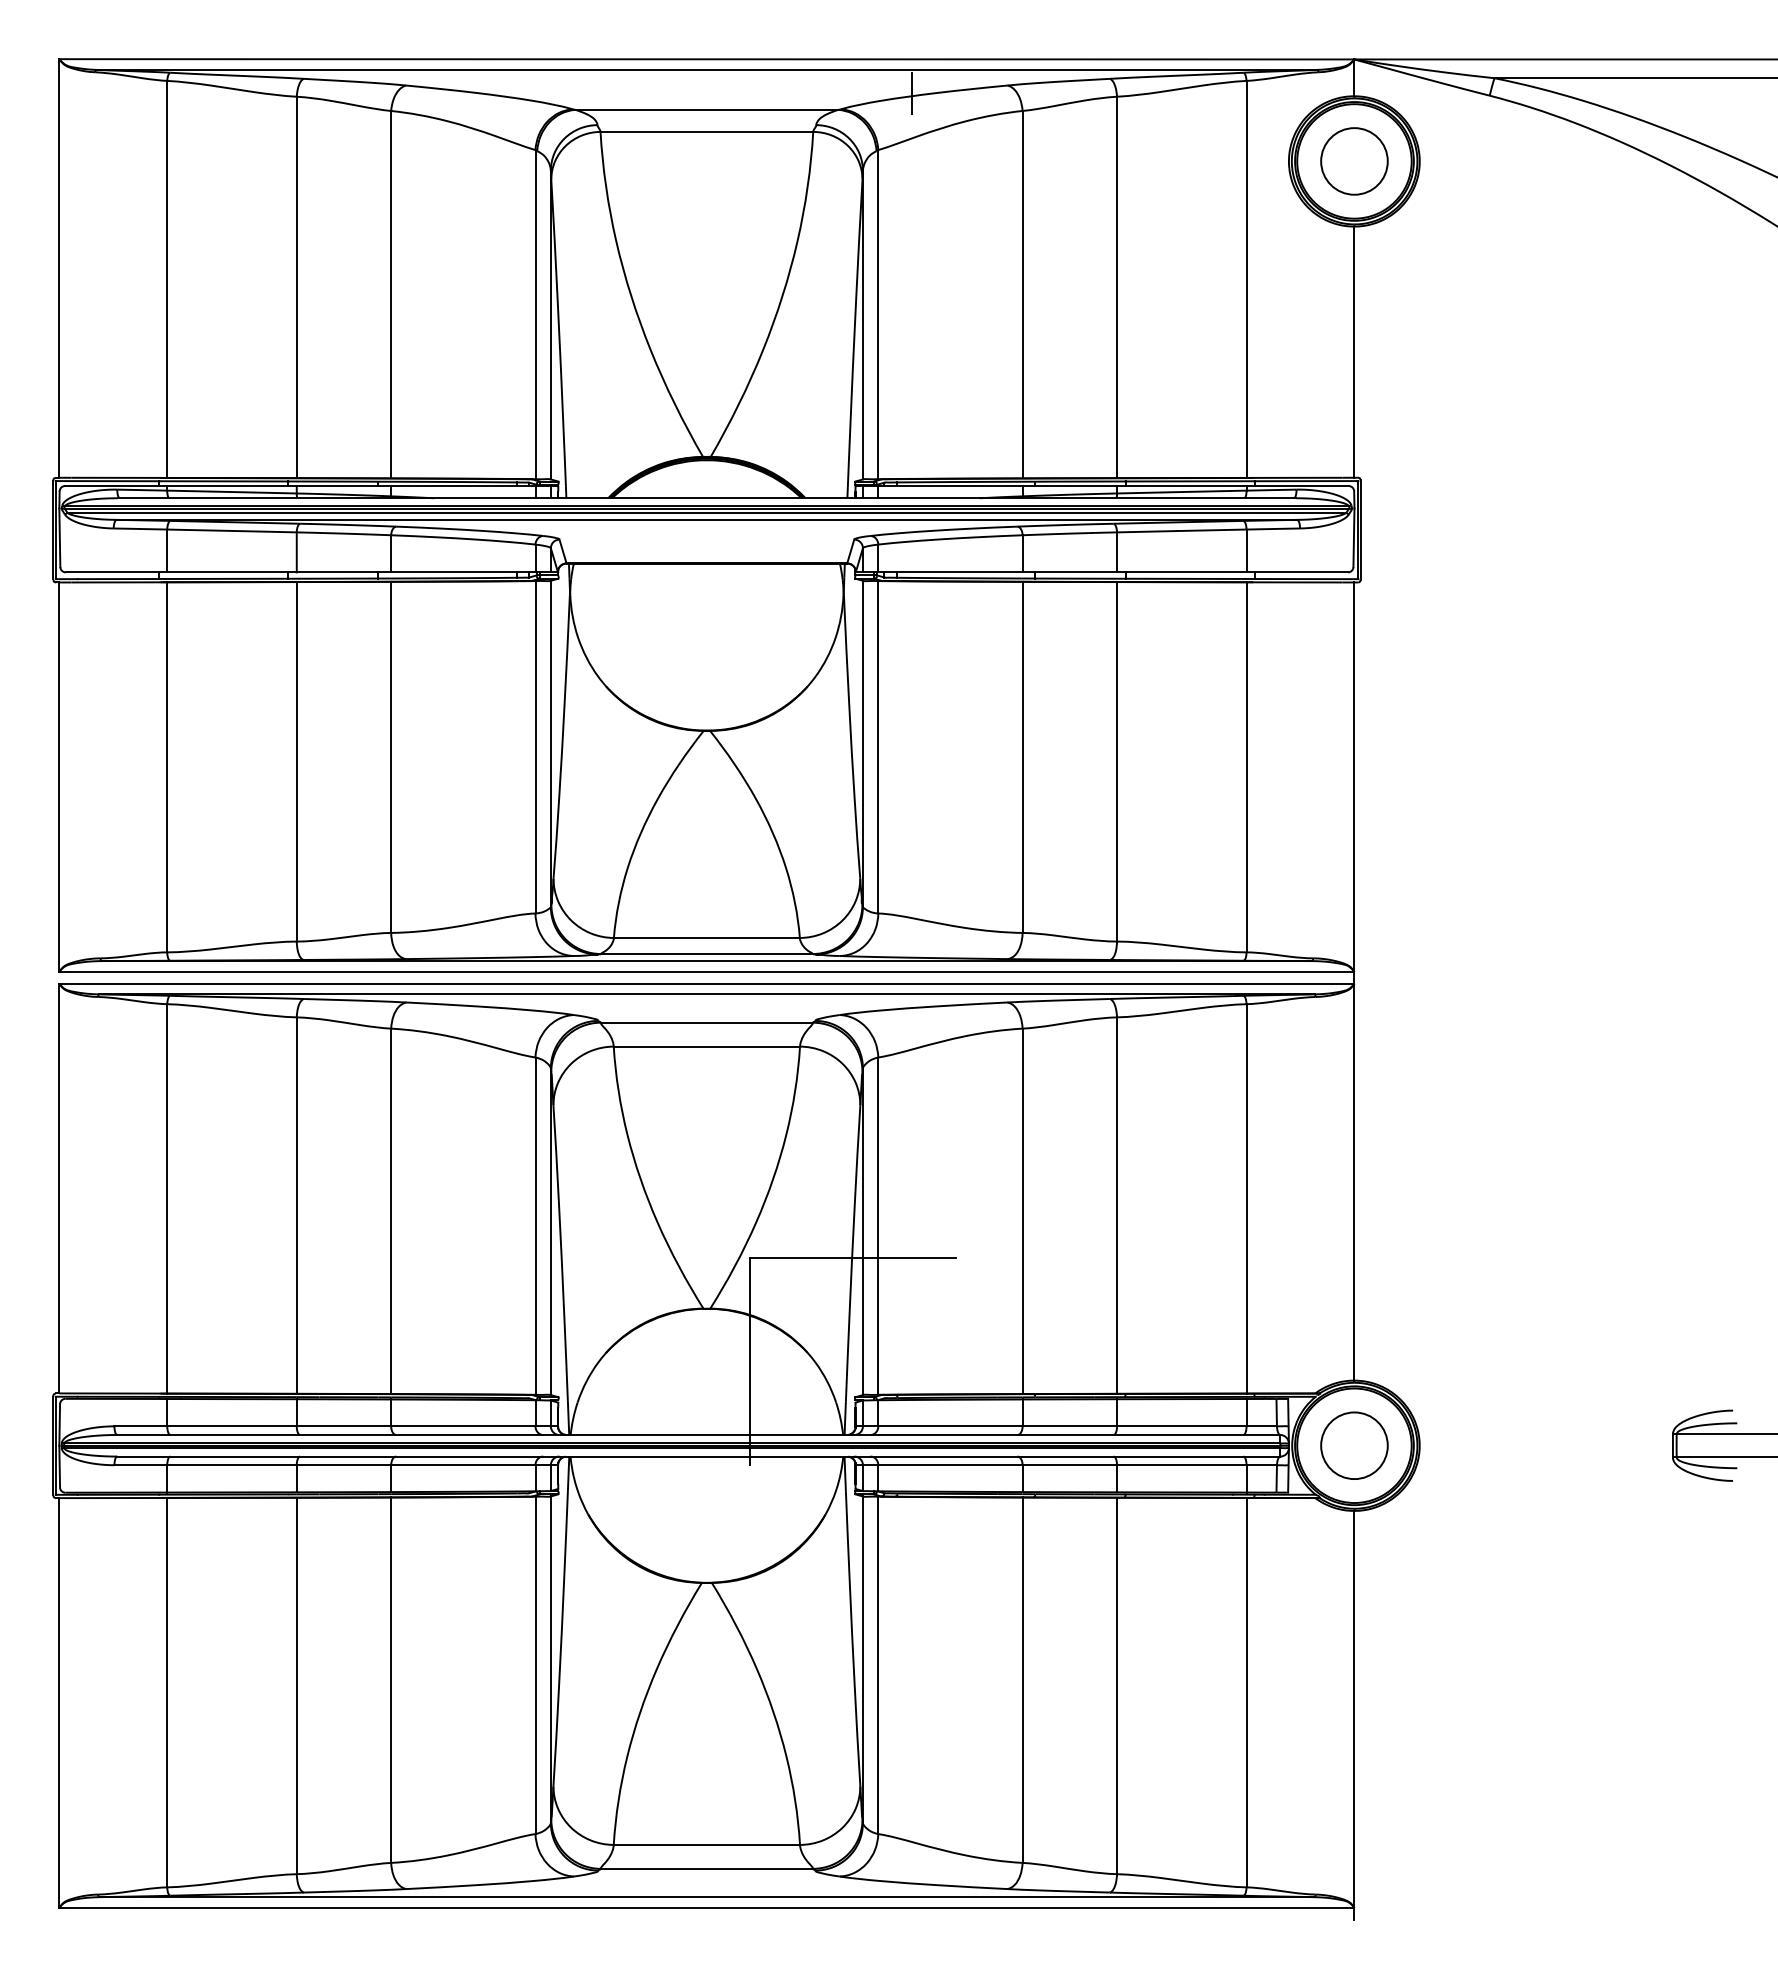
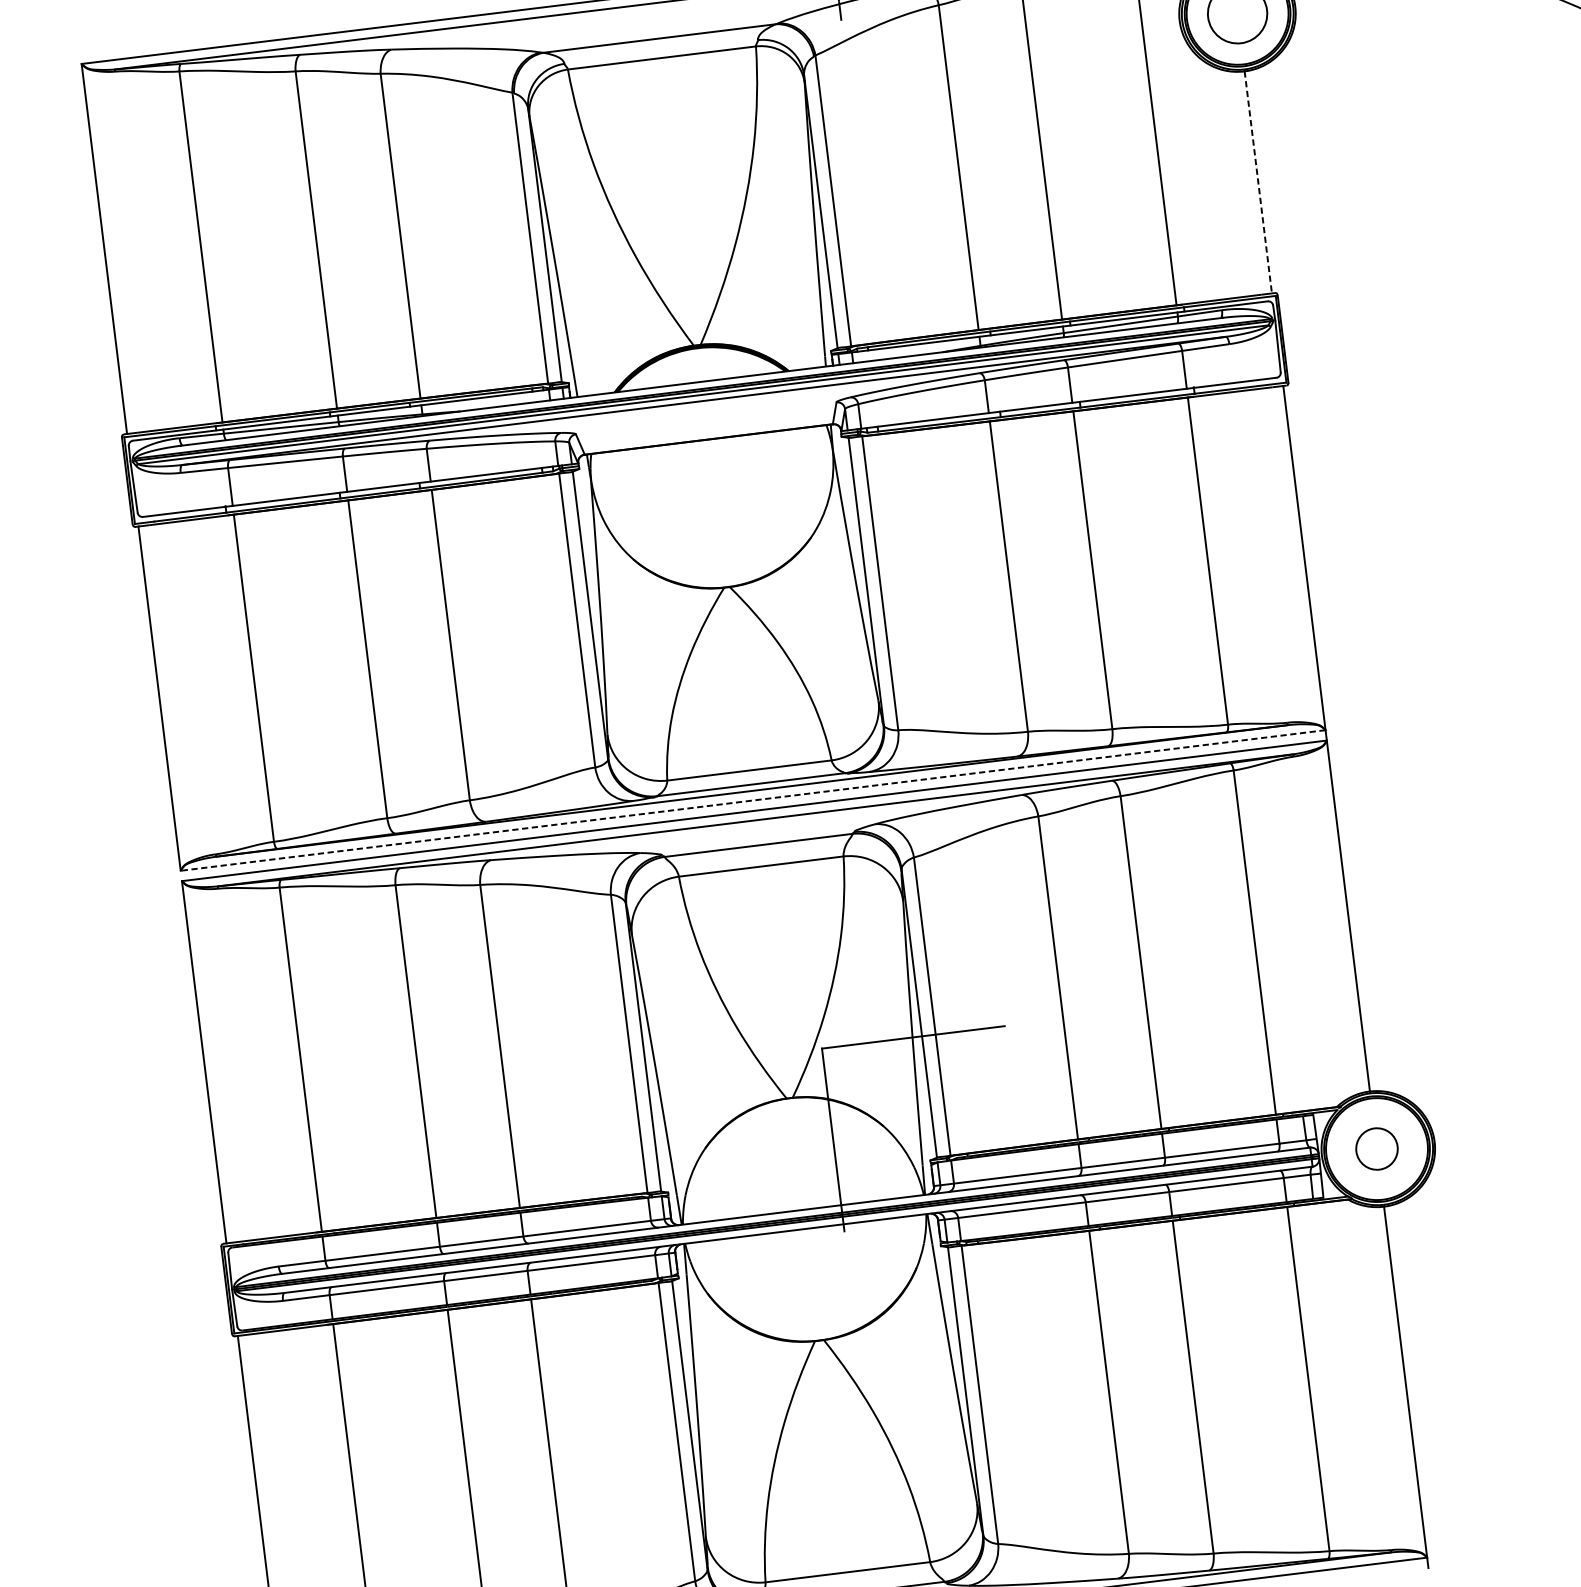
line: (1354, 352) -> (1258, 182), solid -> dashed
line: (706, 971) -> (752, 800), solid -> dashed
circle: (1354, 1445) -> (1377, 1148), size x0.7

